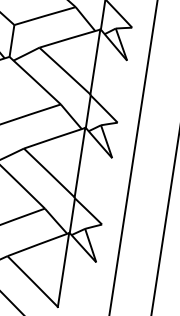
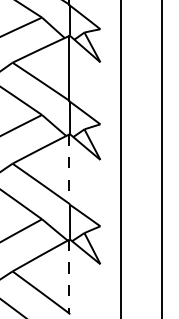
line: (79, 163) -> (69, 169), solid -> dashed
line: (63, 269) -> (69, 276), solid -> dashed

